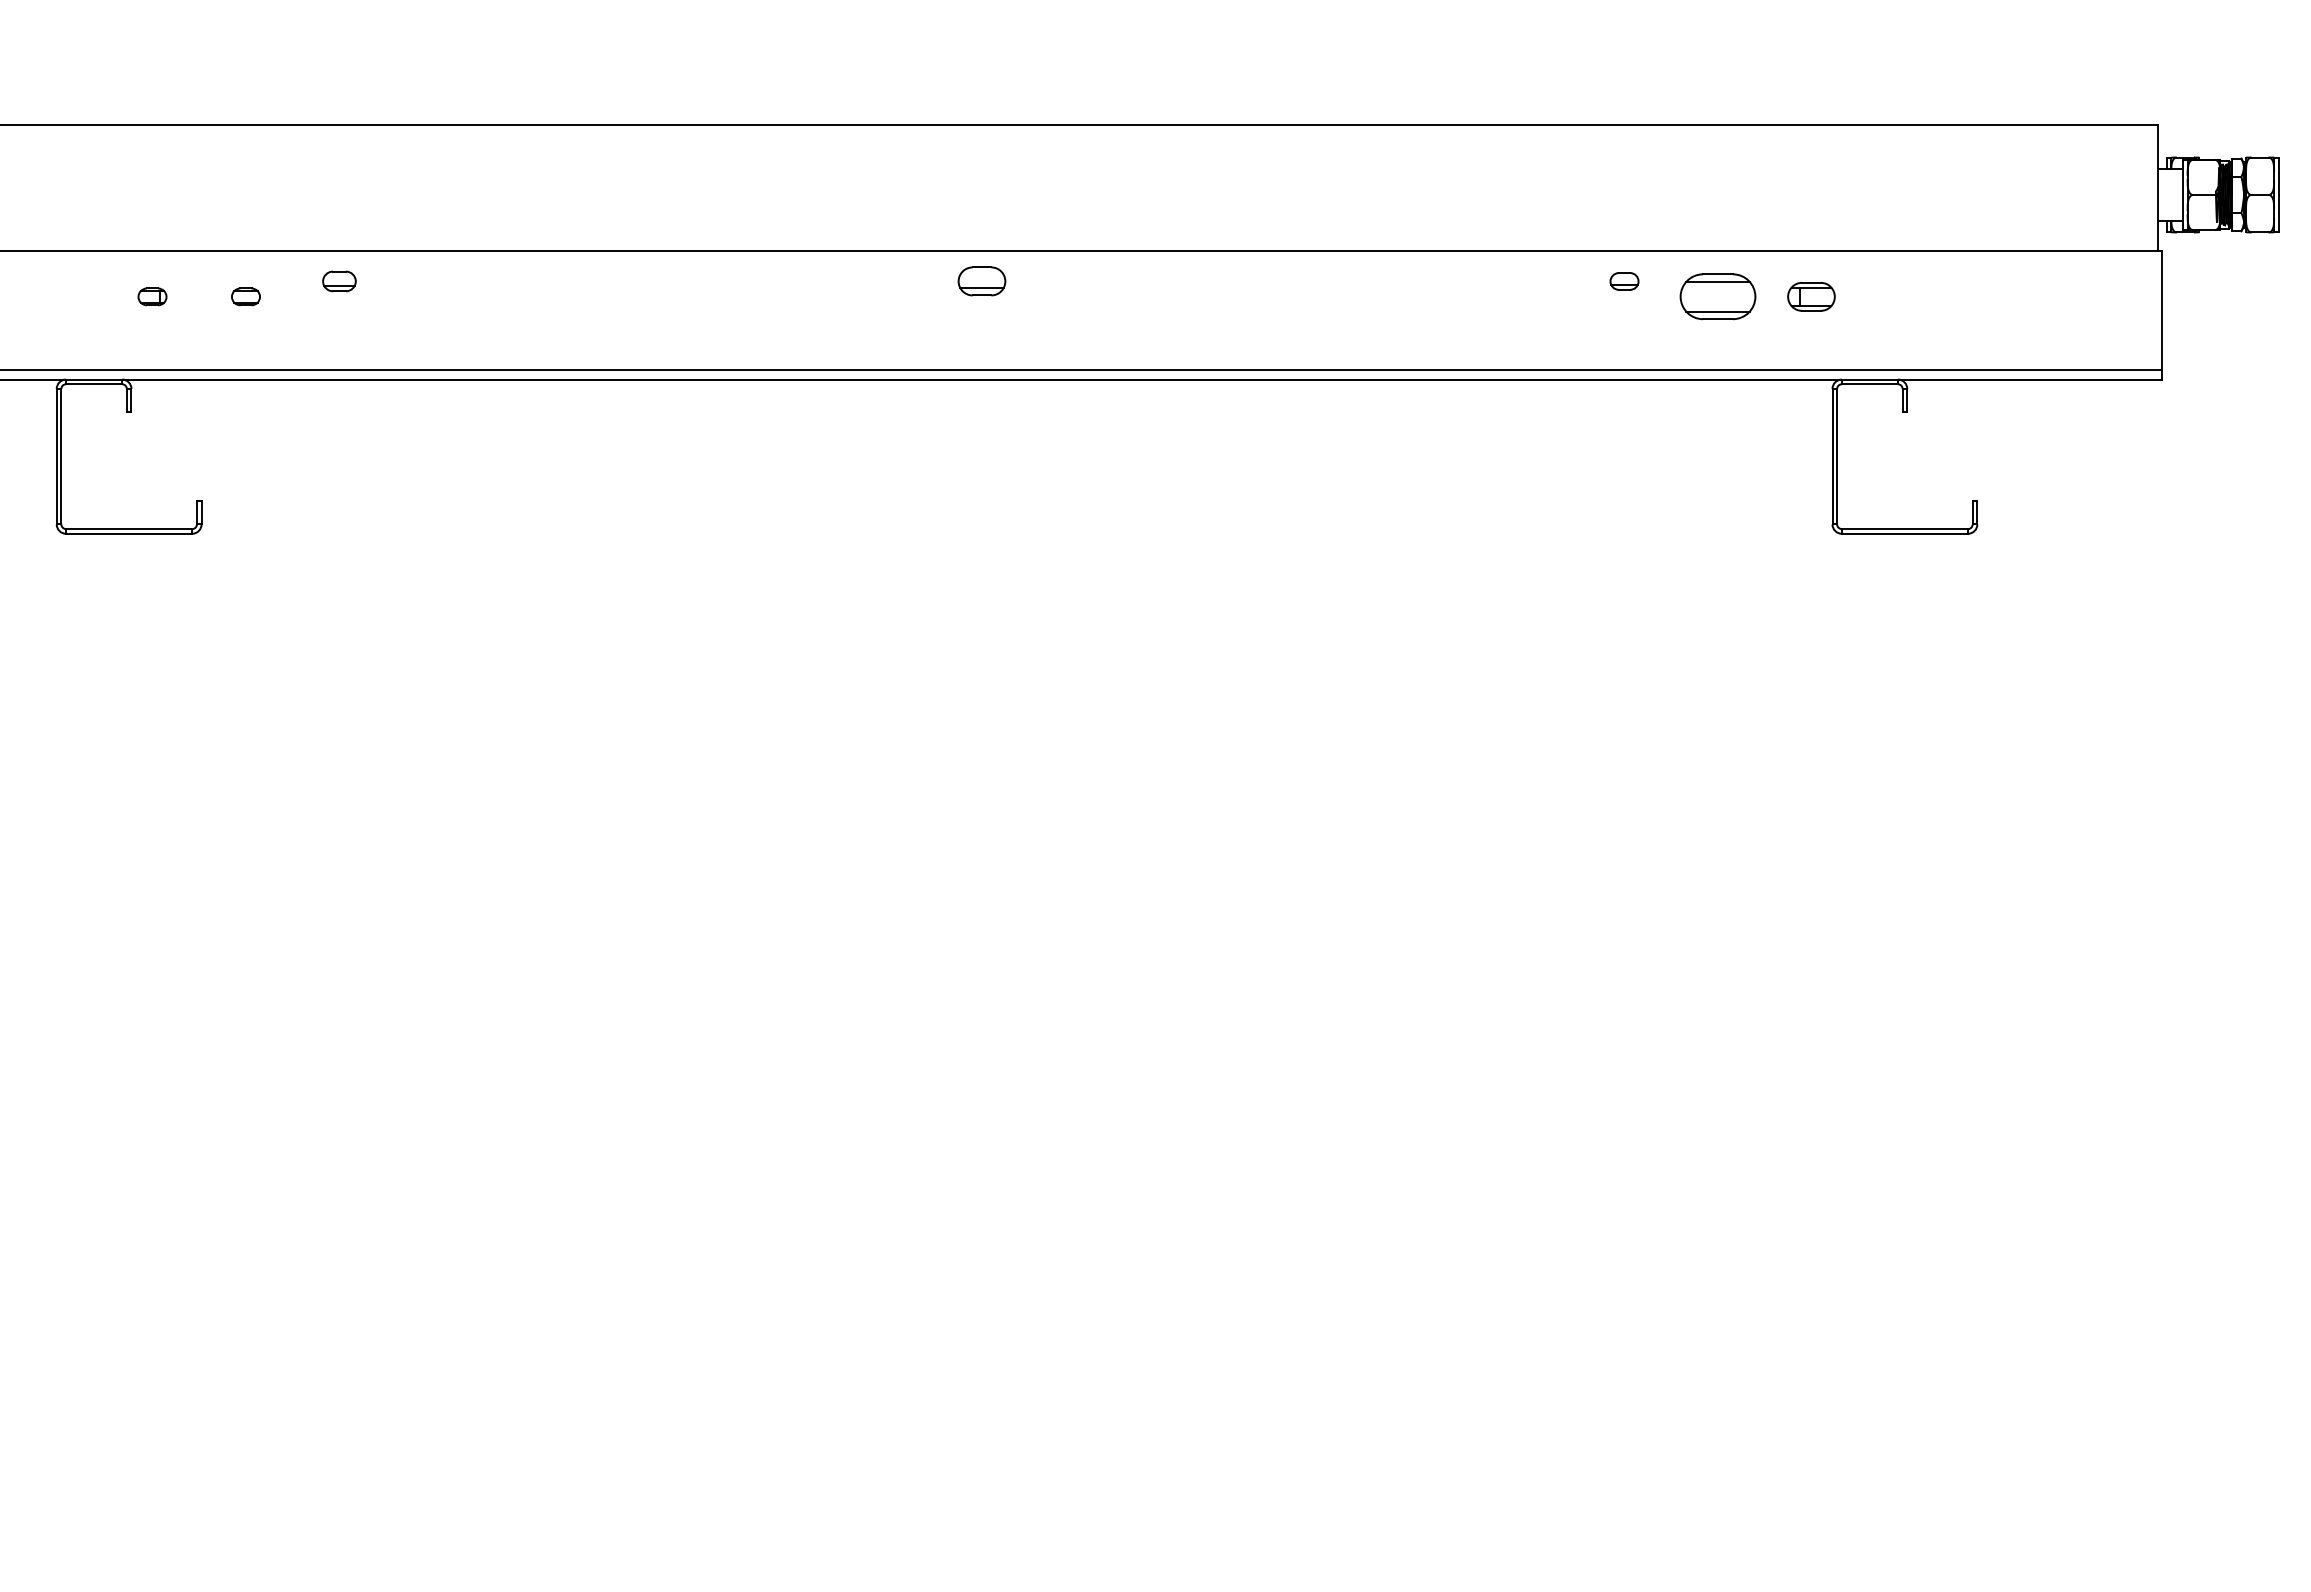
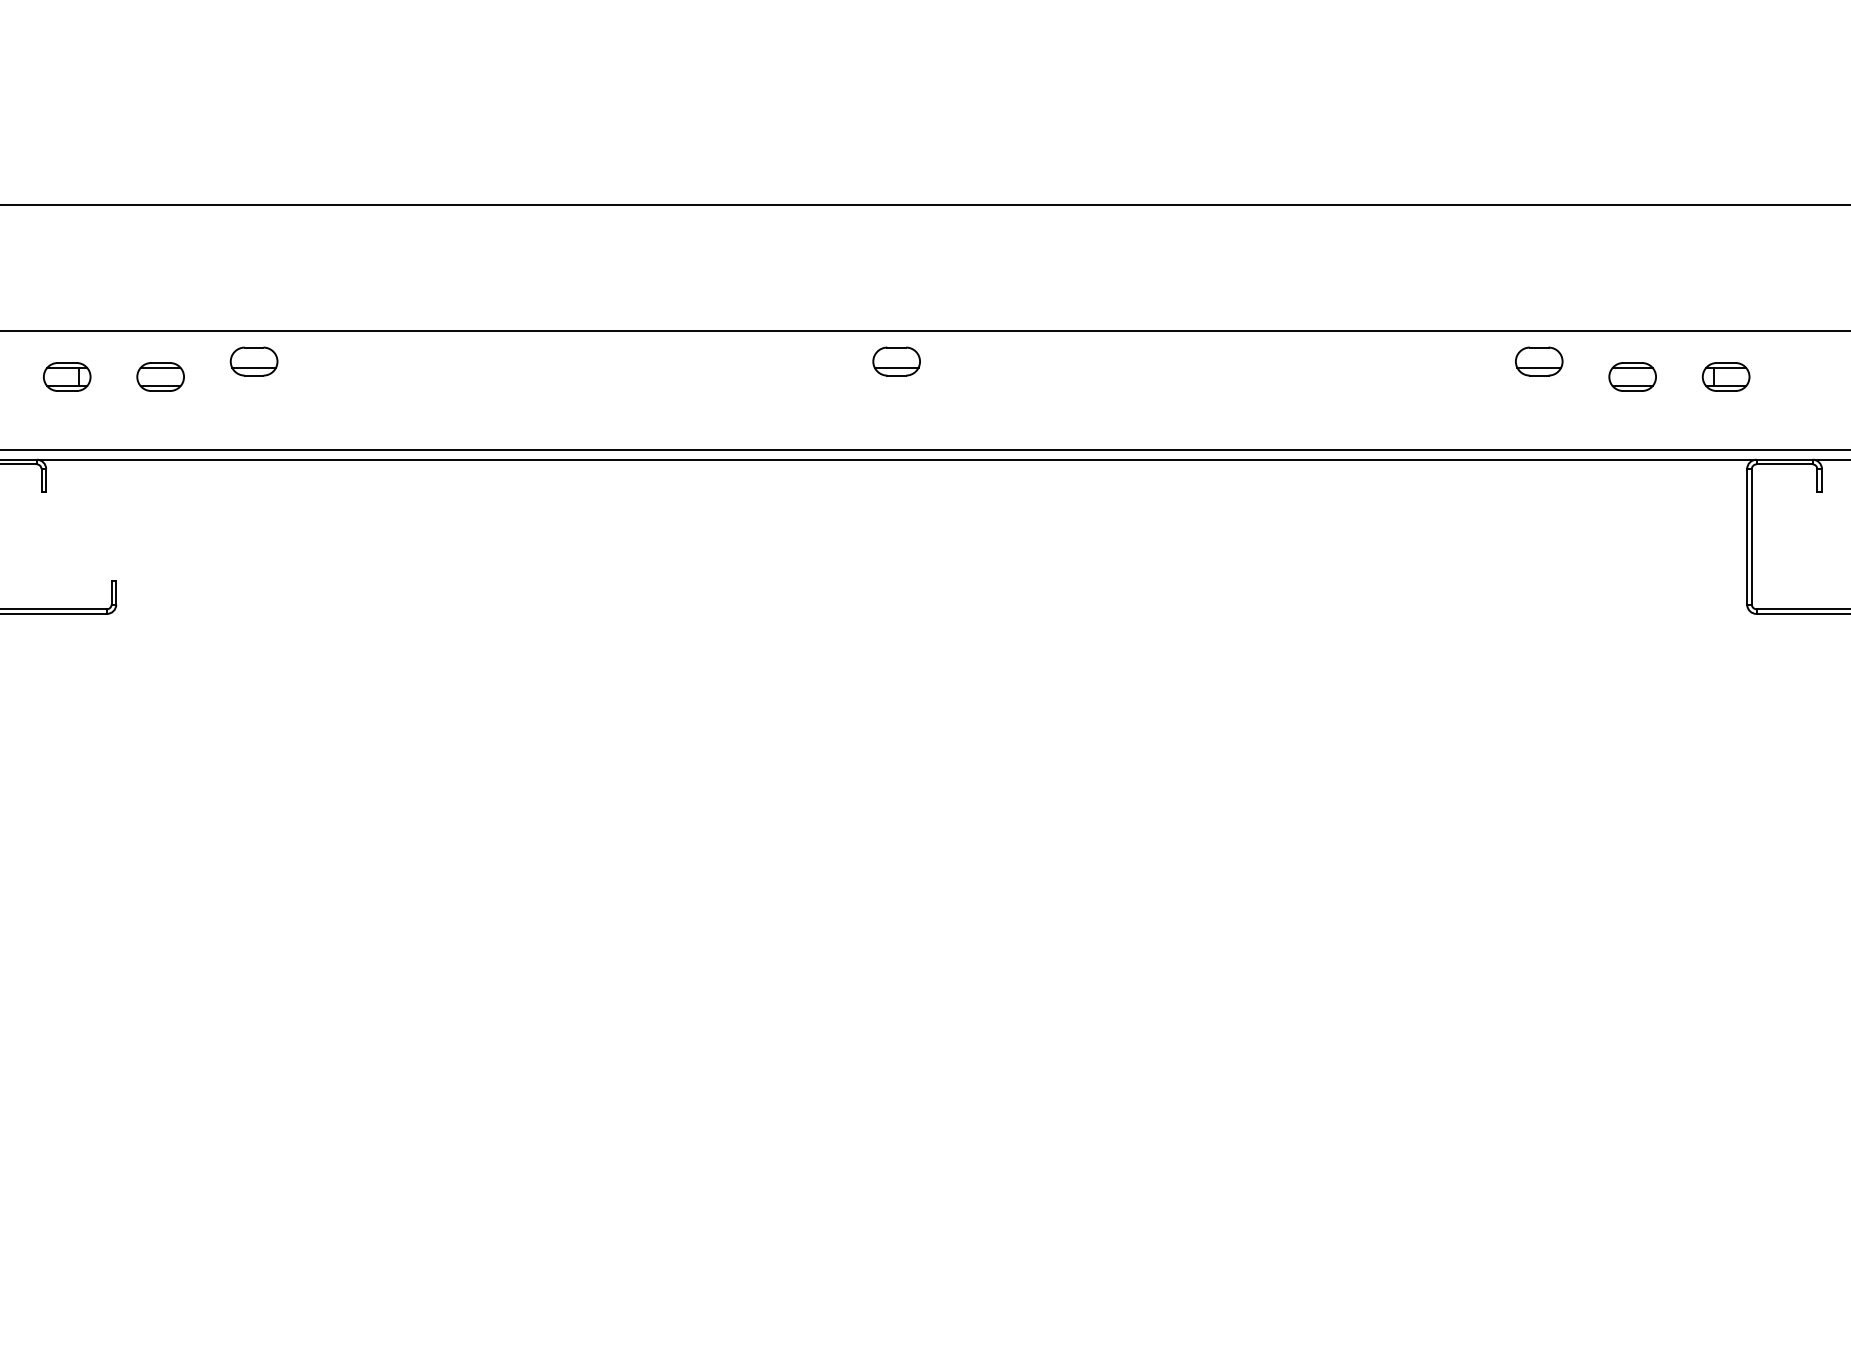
part: (339, 281) -> (254, 361), size x1.43
part: (1624, 281) -> (1539, 361), size x1.67
part: (152, 296) -> (67, 376), size x1.67
part: (245, 296) -> (160, 376), size x1.67
part: (1717, 296) -> (1632, 376), size x0.62

